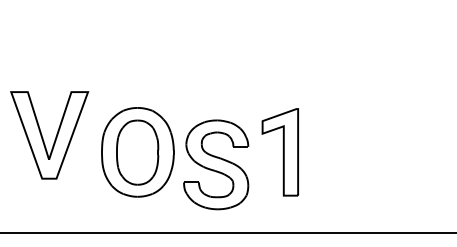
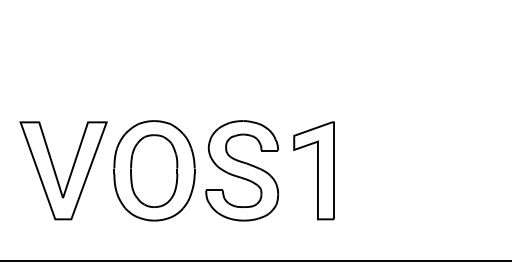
part: (55, 135) -> (70, 171), moved
part: (215, 164) -> (241, 170), moved

